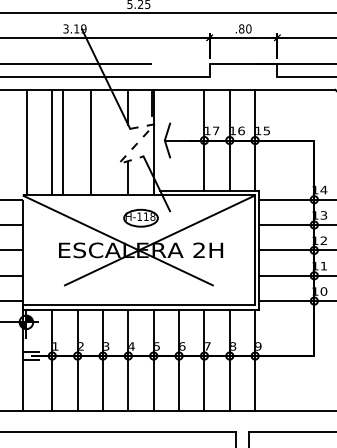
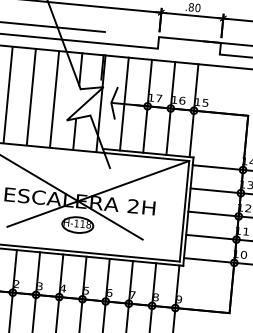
line: (179, 140) -> (124, 104), added
line: (62, 142) -> (31, 97), moved
line: (91, 142) -> (55, 99), moved
line: (135, 144) -> (84, 103), dashed -> solid
part: (140, 217) -> (77, 224), moved

